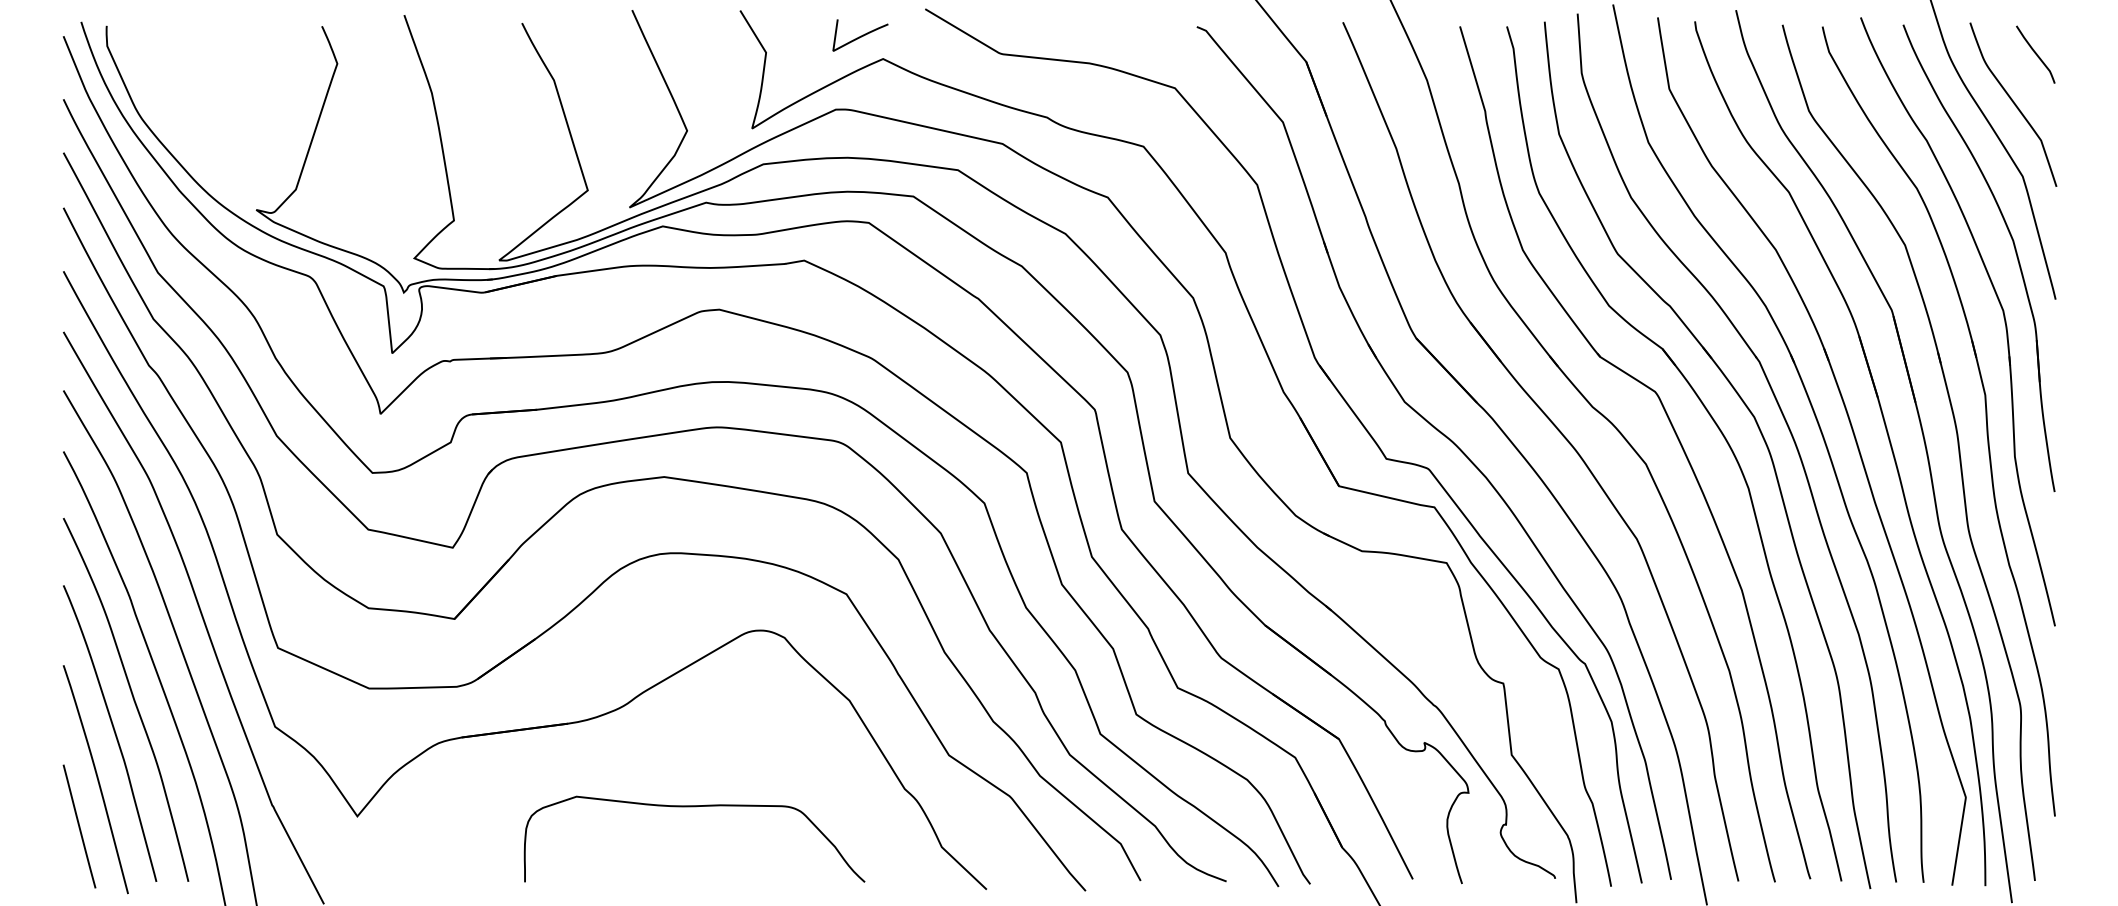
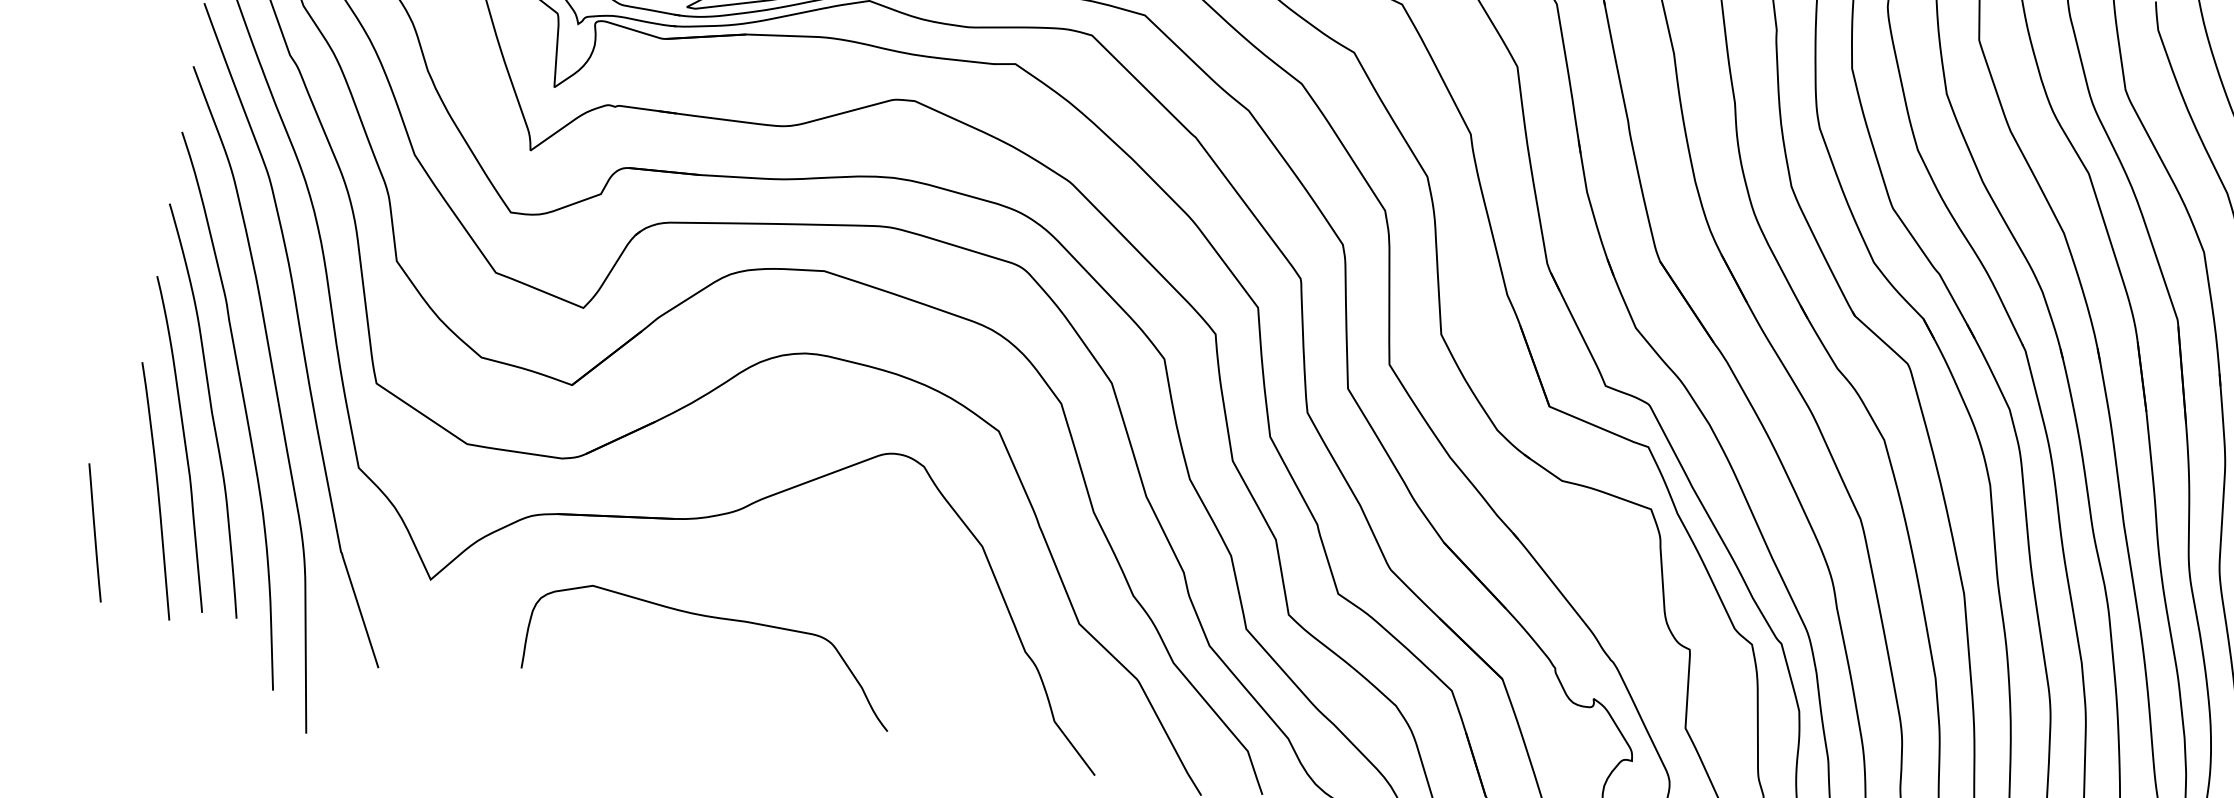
curve: (694, 807) -> (717, 619), moved
line: (79, 826) -> (95, 532), moved

